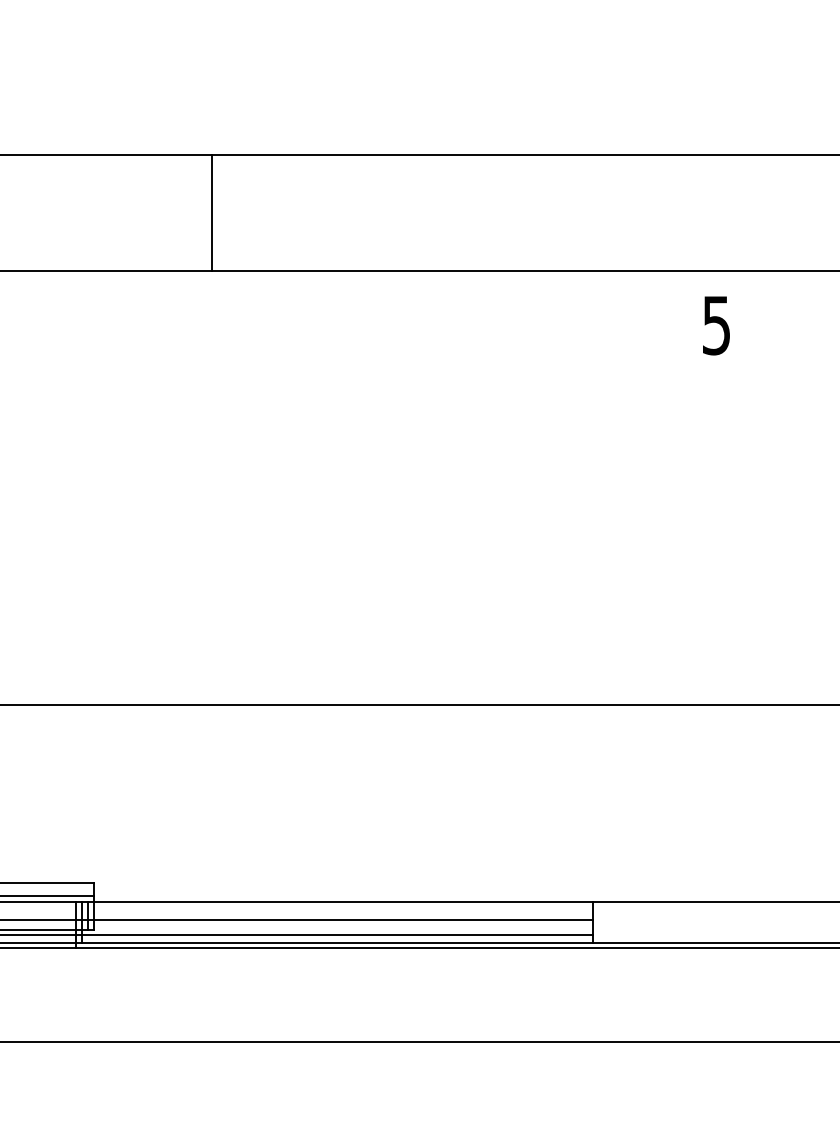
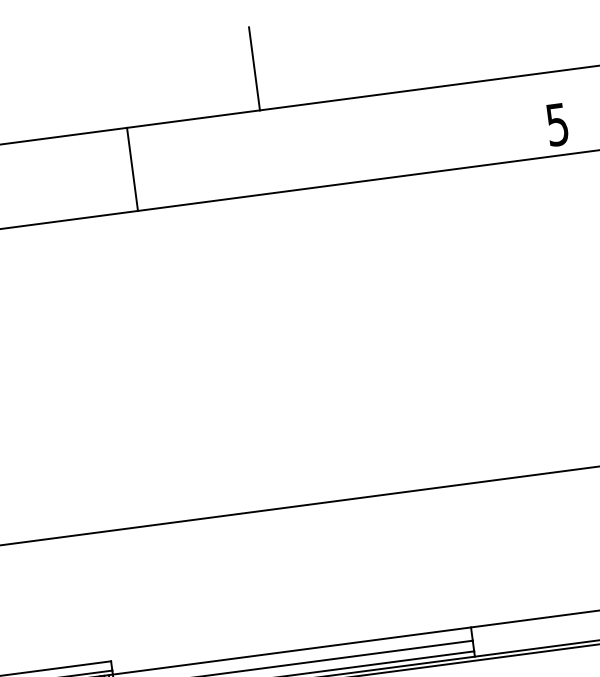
line: (397, 97) -> (254, 68), added
text: (716, 325) -> (557, 124), moved

